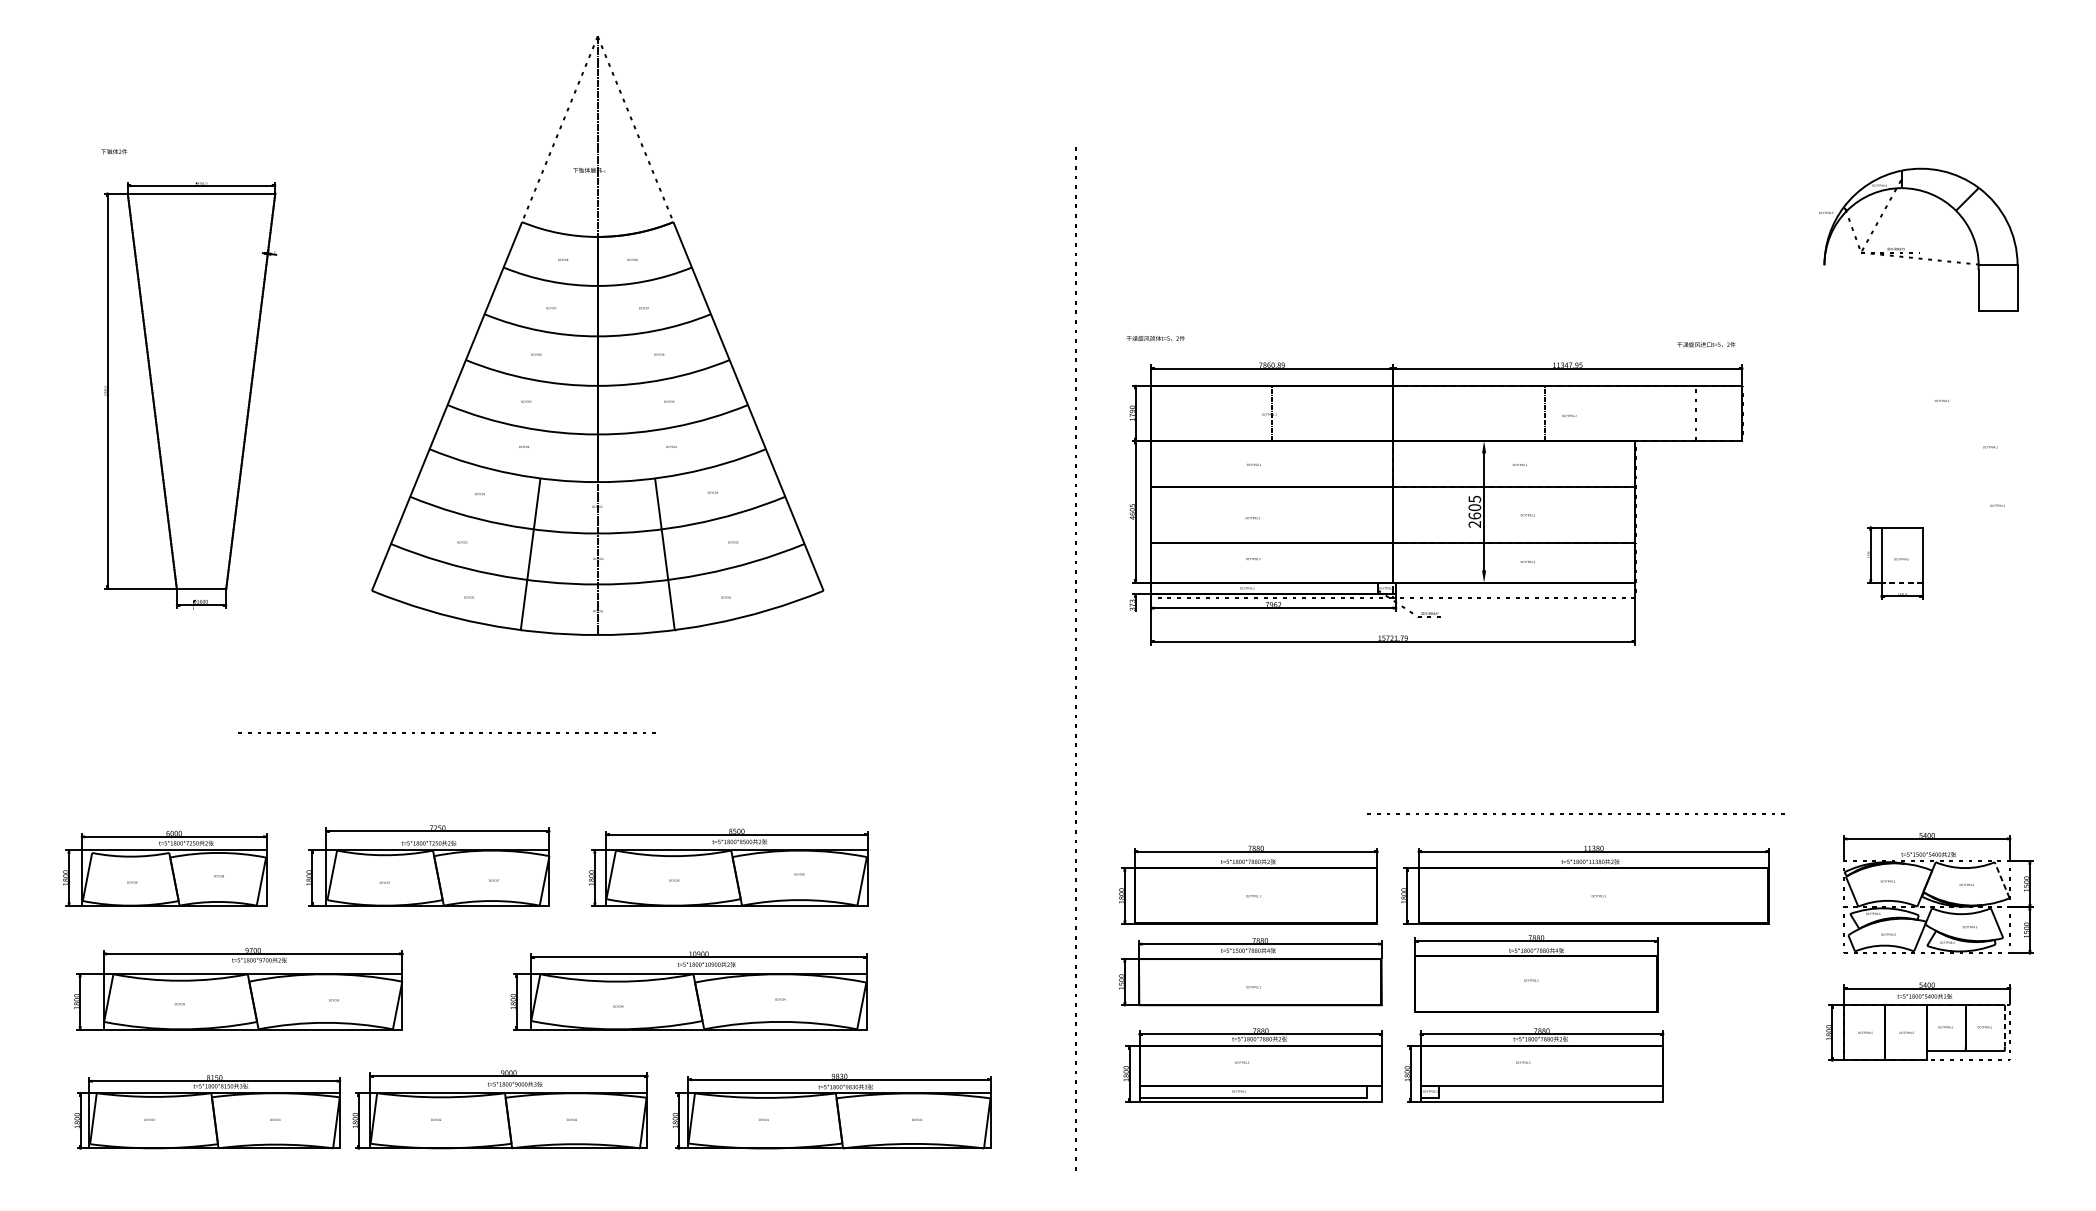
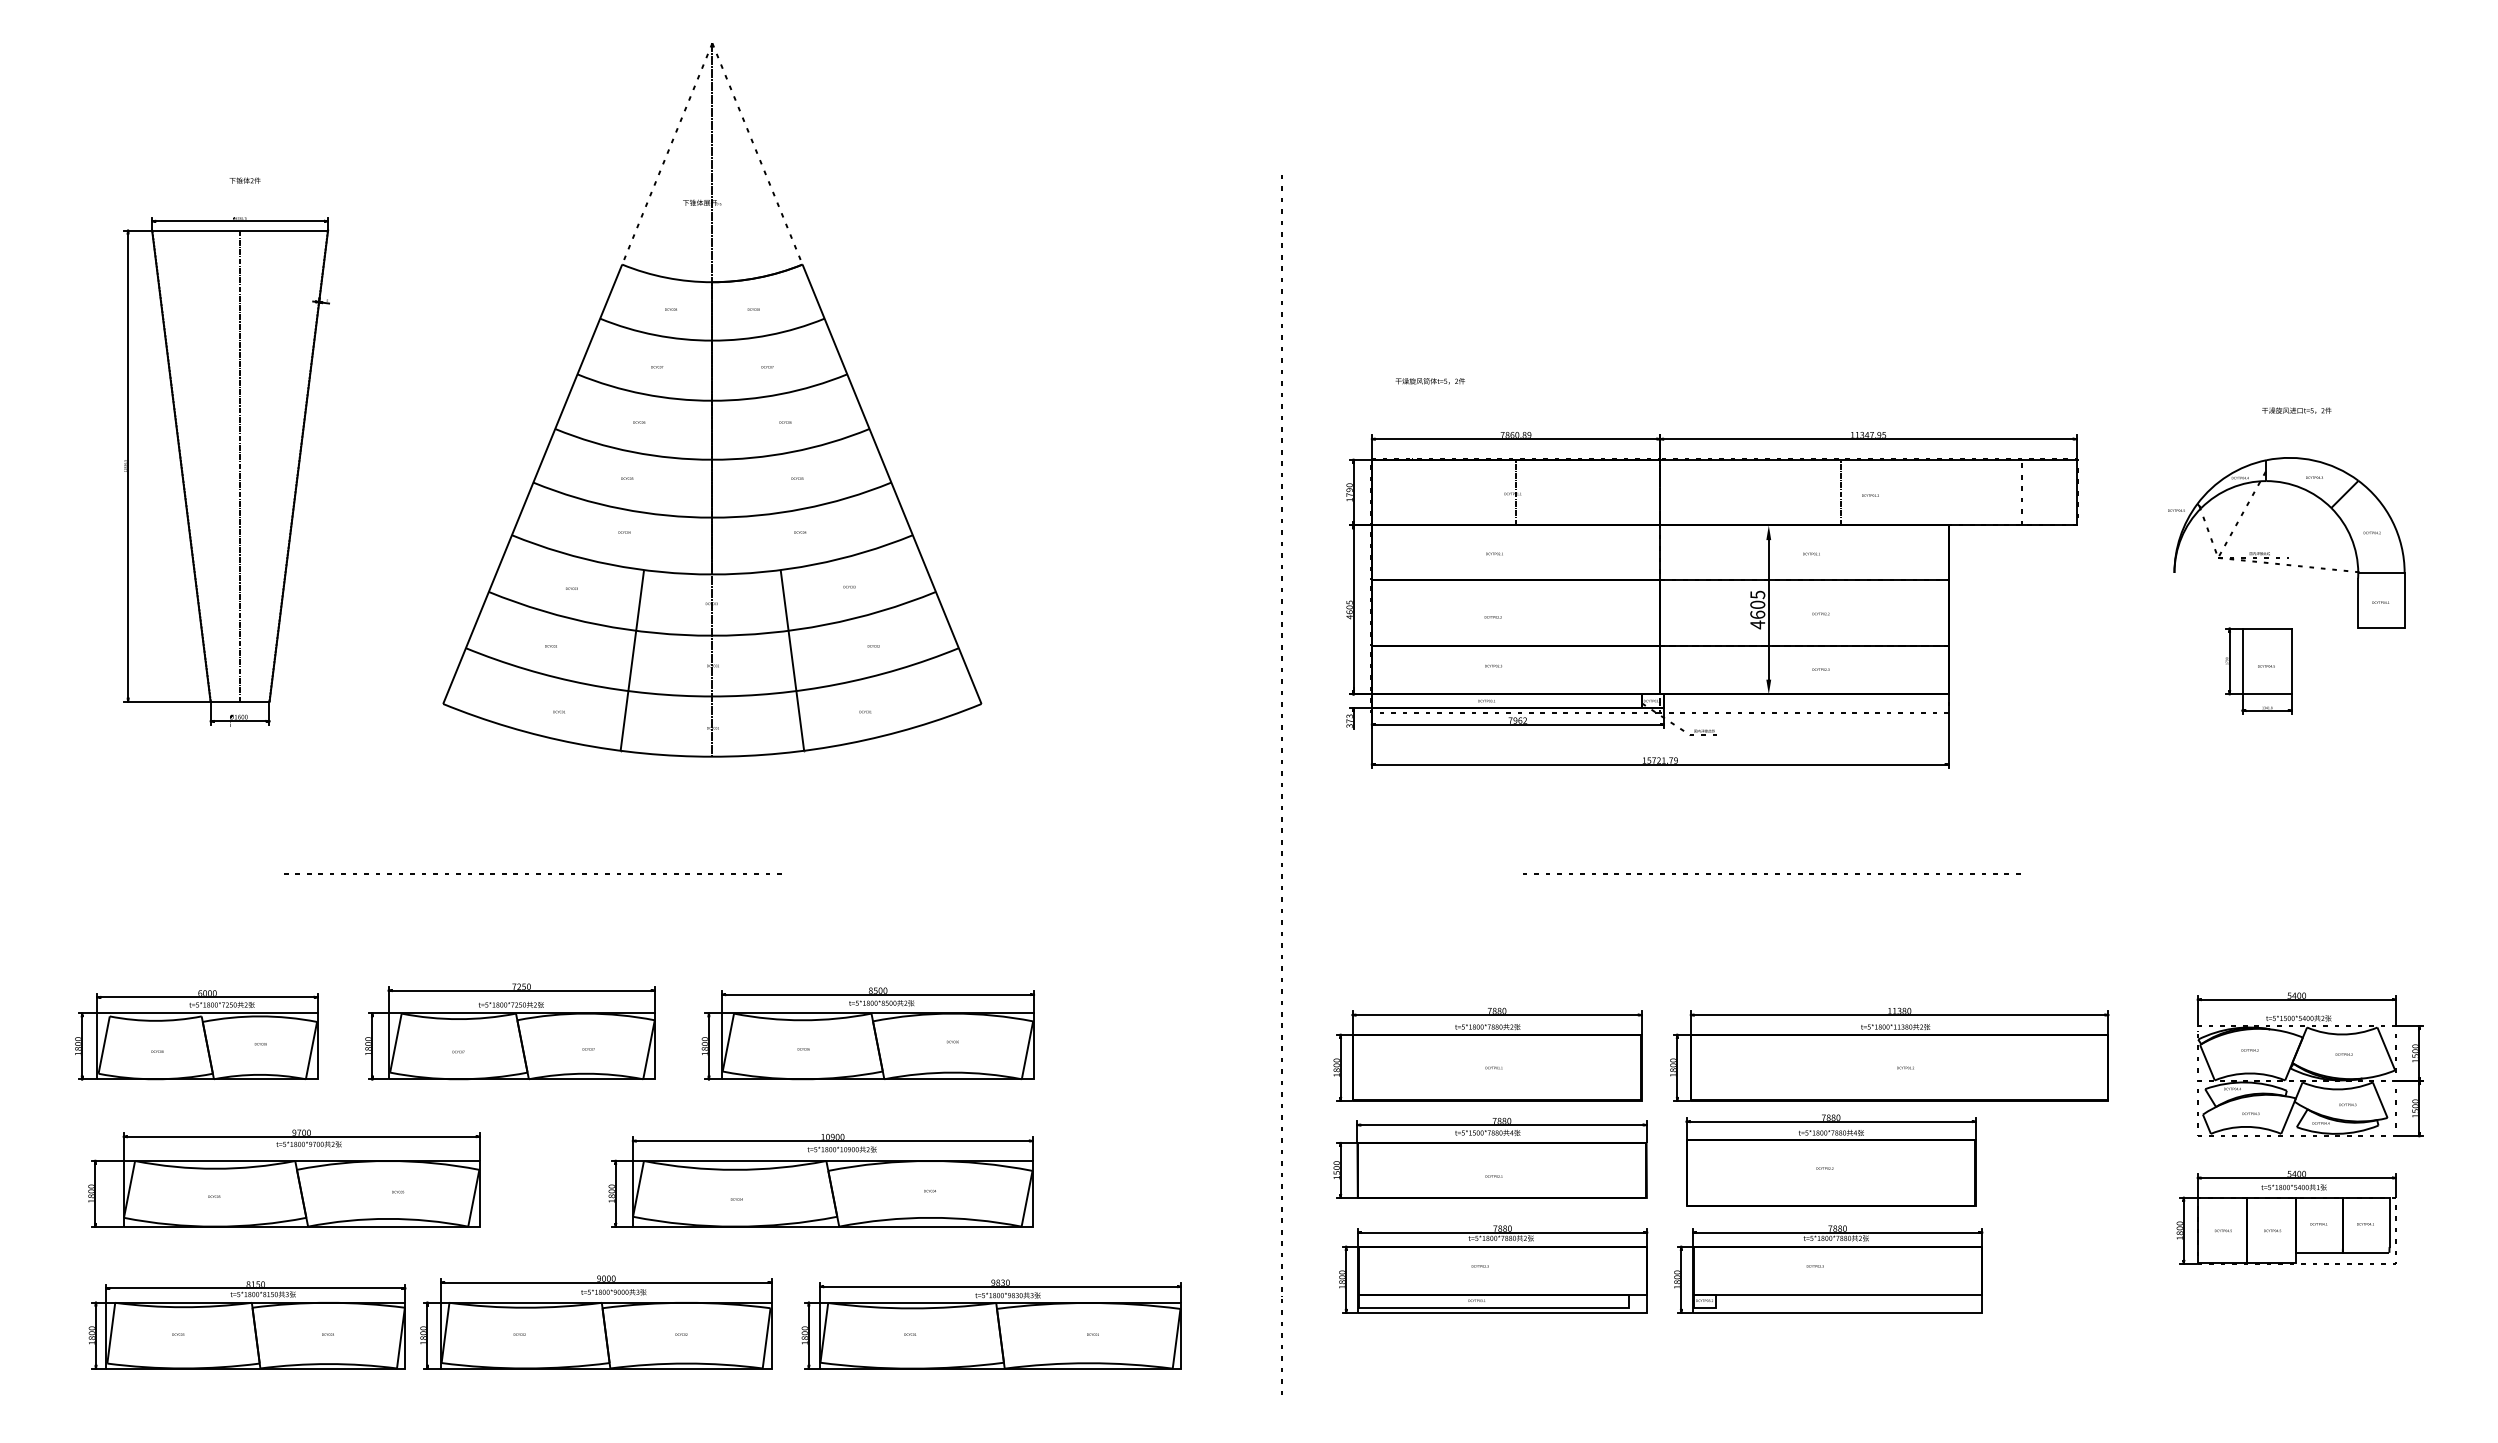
text: (113, 151) -> (244, 180), moved
part: (1919, 252) -> (2287, 557), moved
text: (1154, 338) -> (1429, 381), moved
text: (1706, 344) -> (2296, 410), moved
line: (201, 391) -> (240, 466), added
text: (1474, 524) -> (1757, 624), 2605 -> 4605
line: (1902, 582) -> (2267, 694), dashed -> solid
line: (1572, 813) -> (1767, 873), moved
line: (2002, 879) -> (2386, 1048), dashed -> solid
line: (2004, 1025) -> (2389, 1222), dashed -> solid

